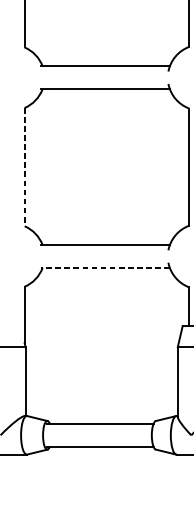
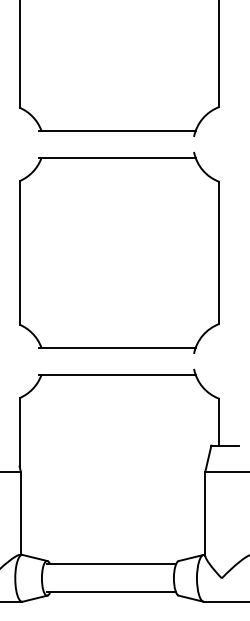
line: (24, 166) -> (19, 252), dashed -> solid
line: (105, 268) -> (117, 375), dashed -> solid

